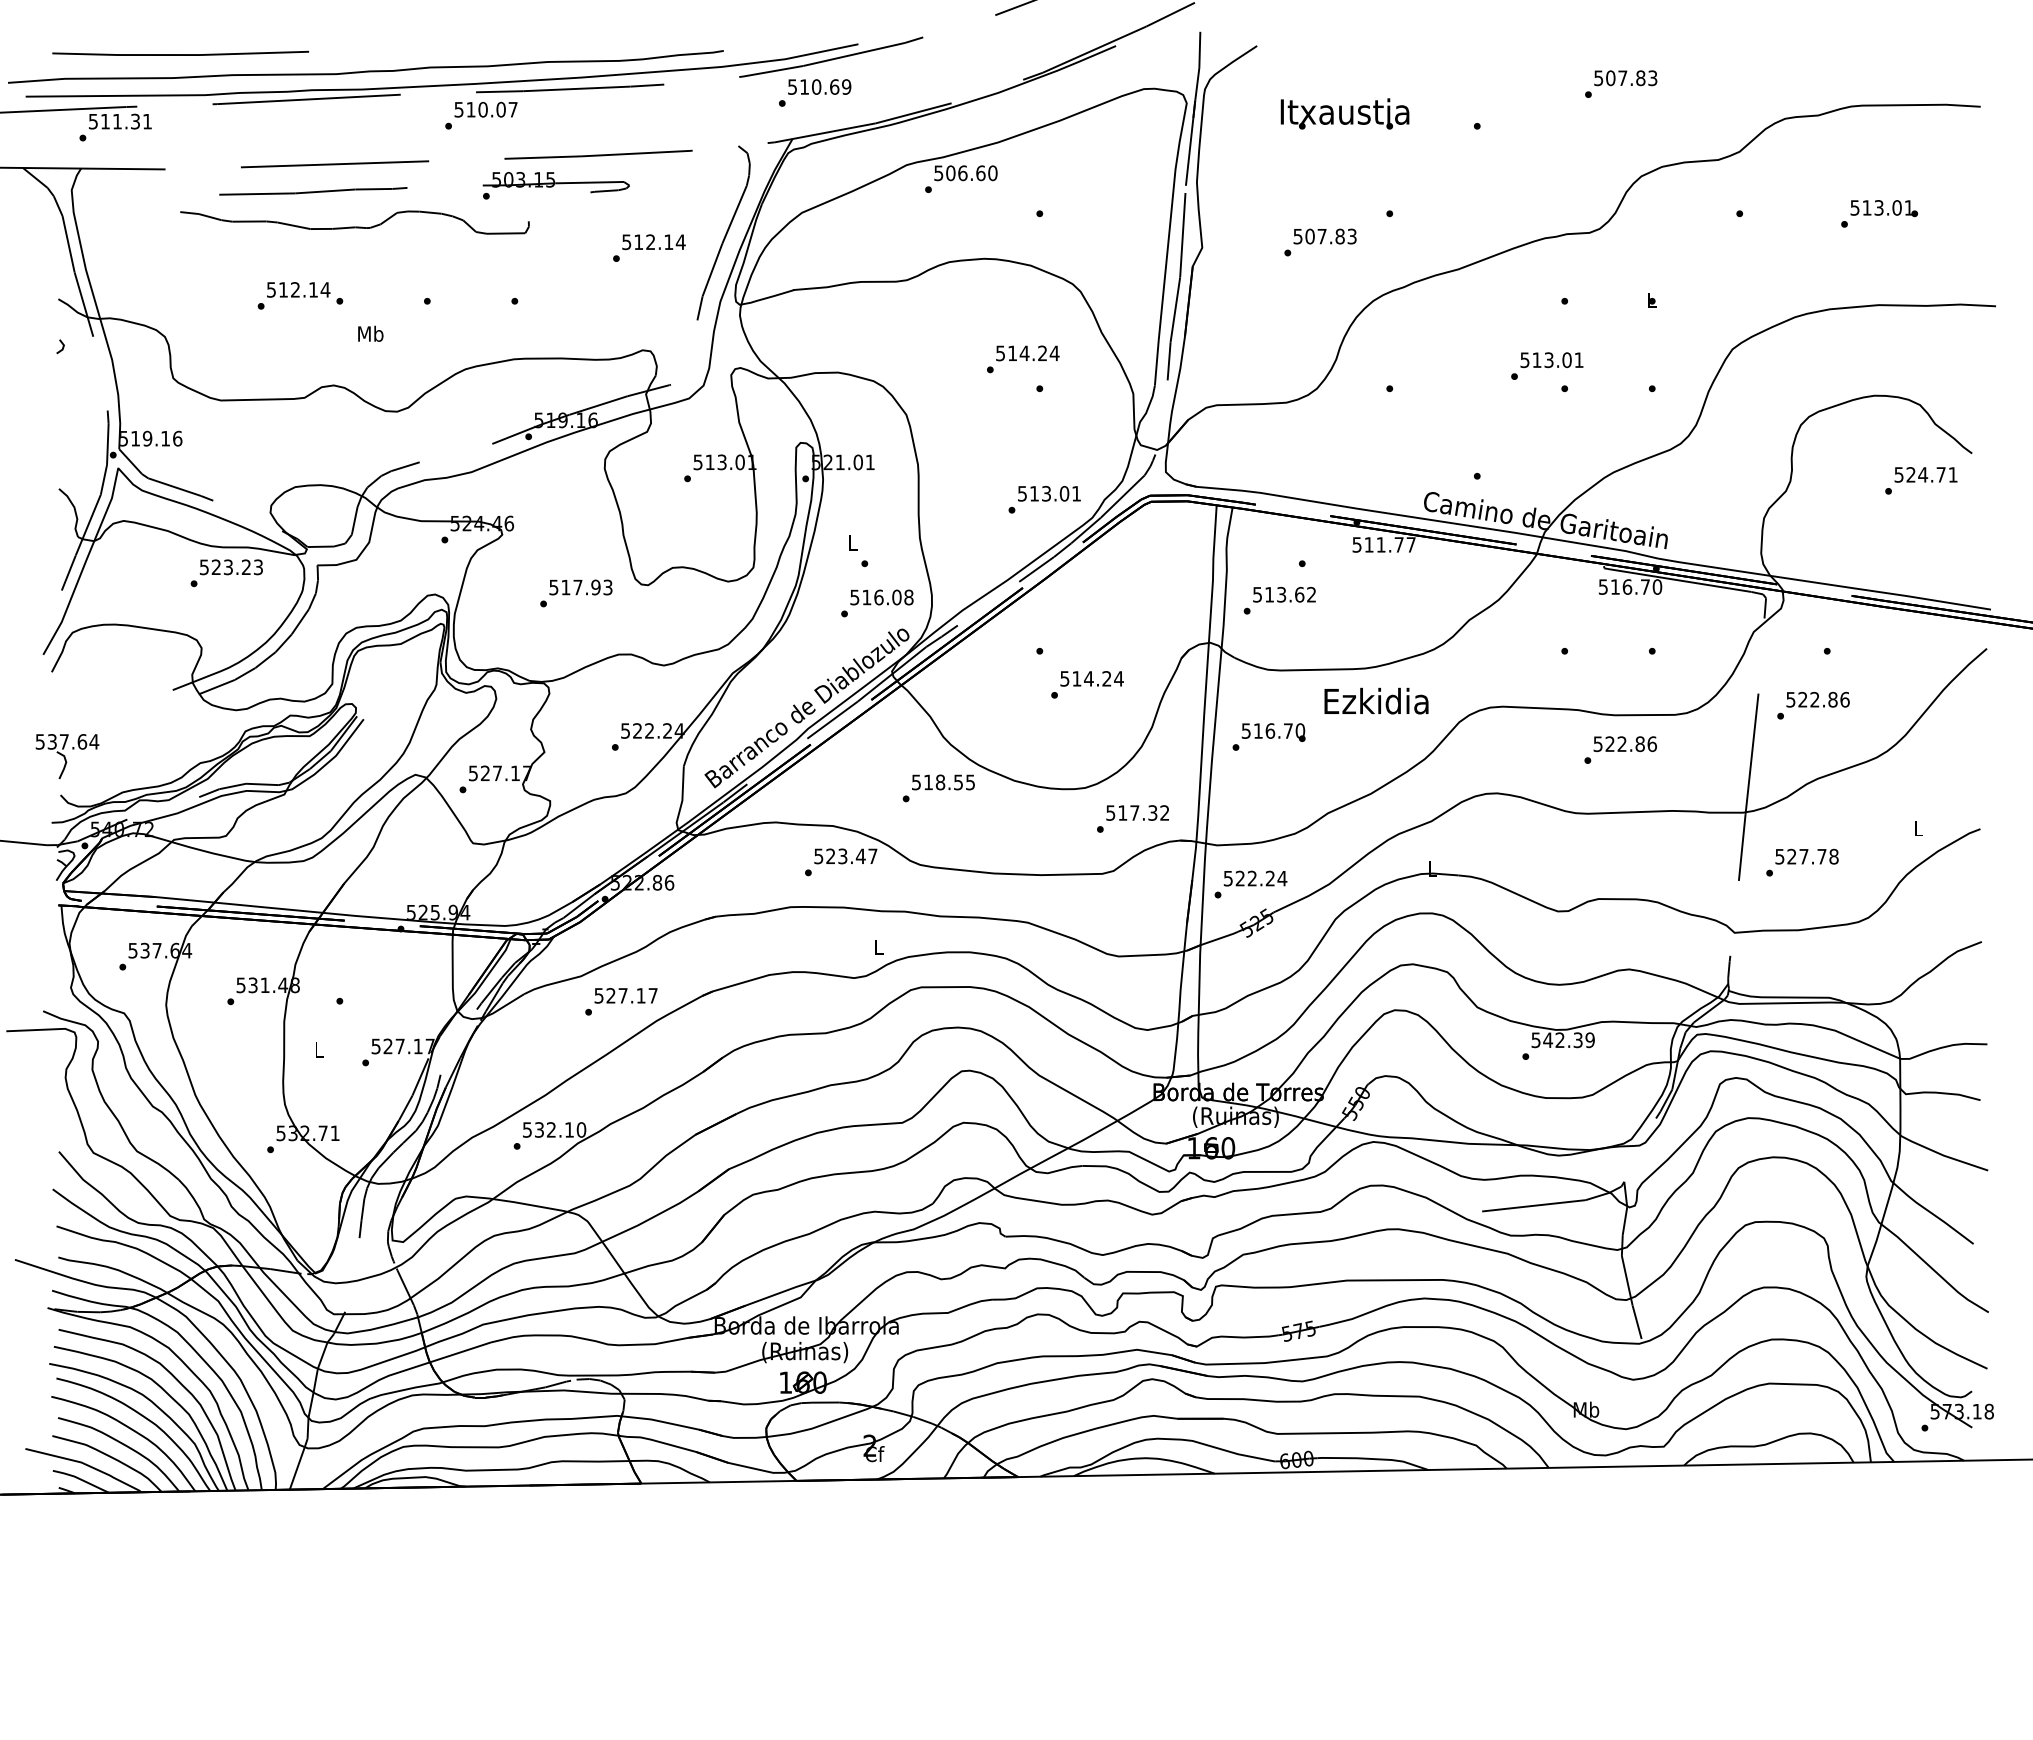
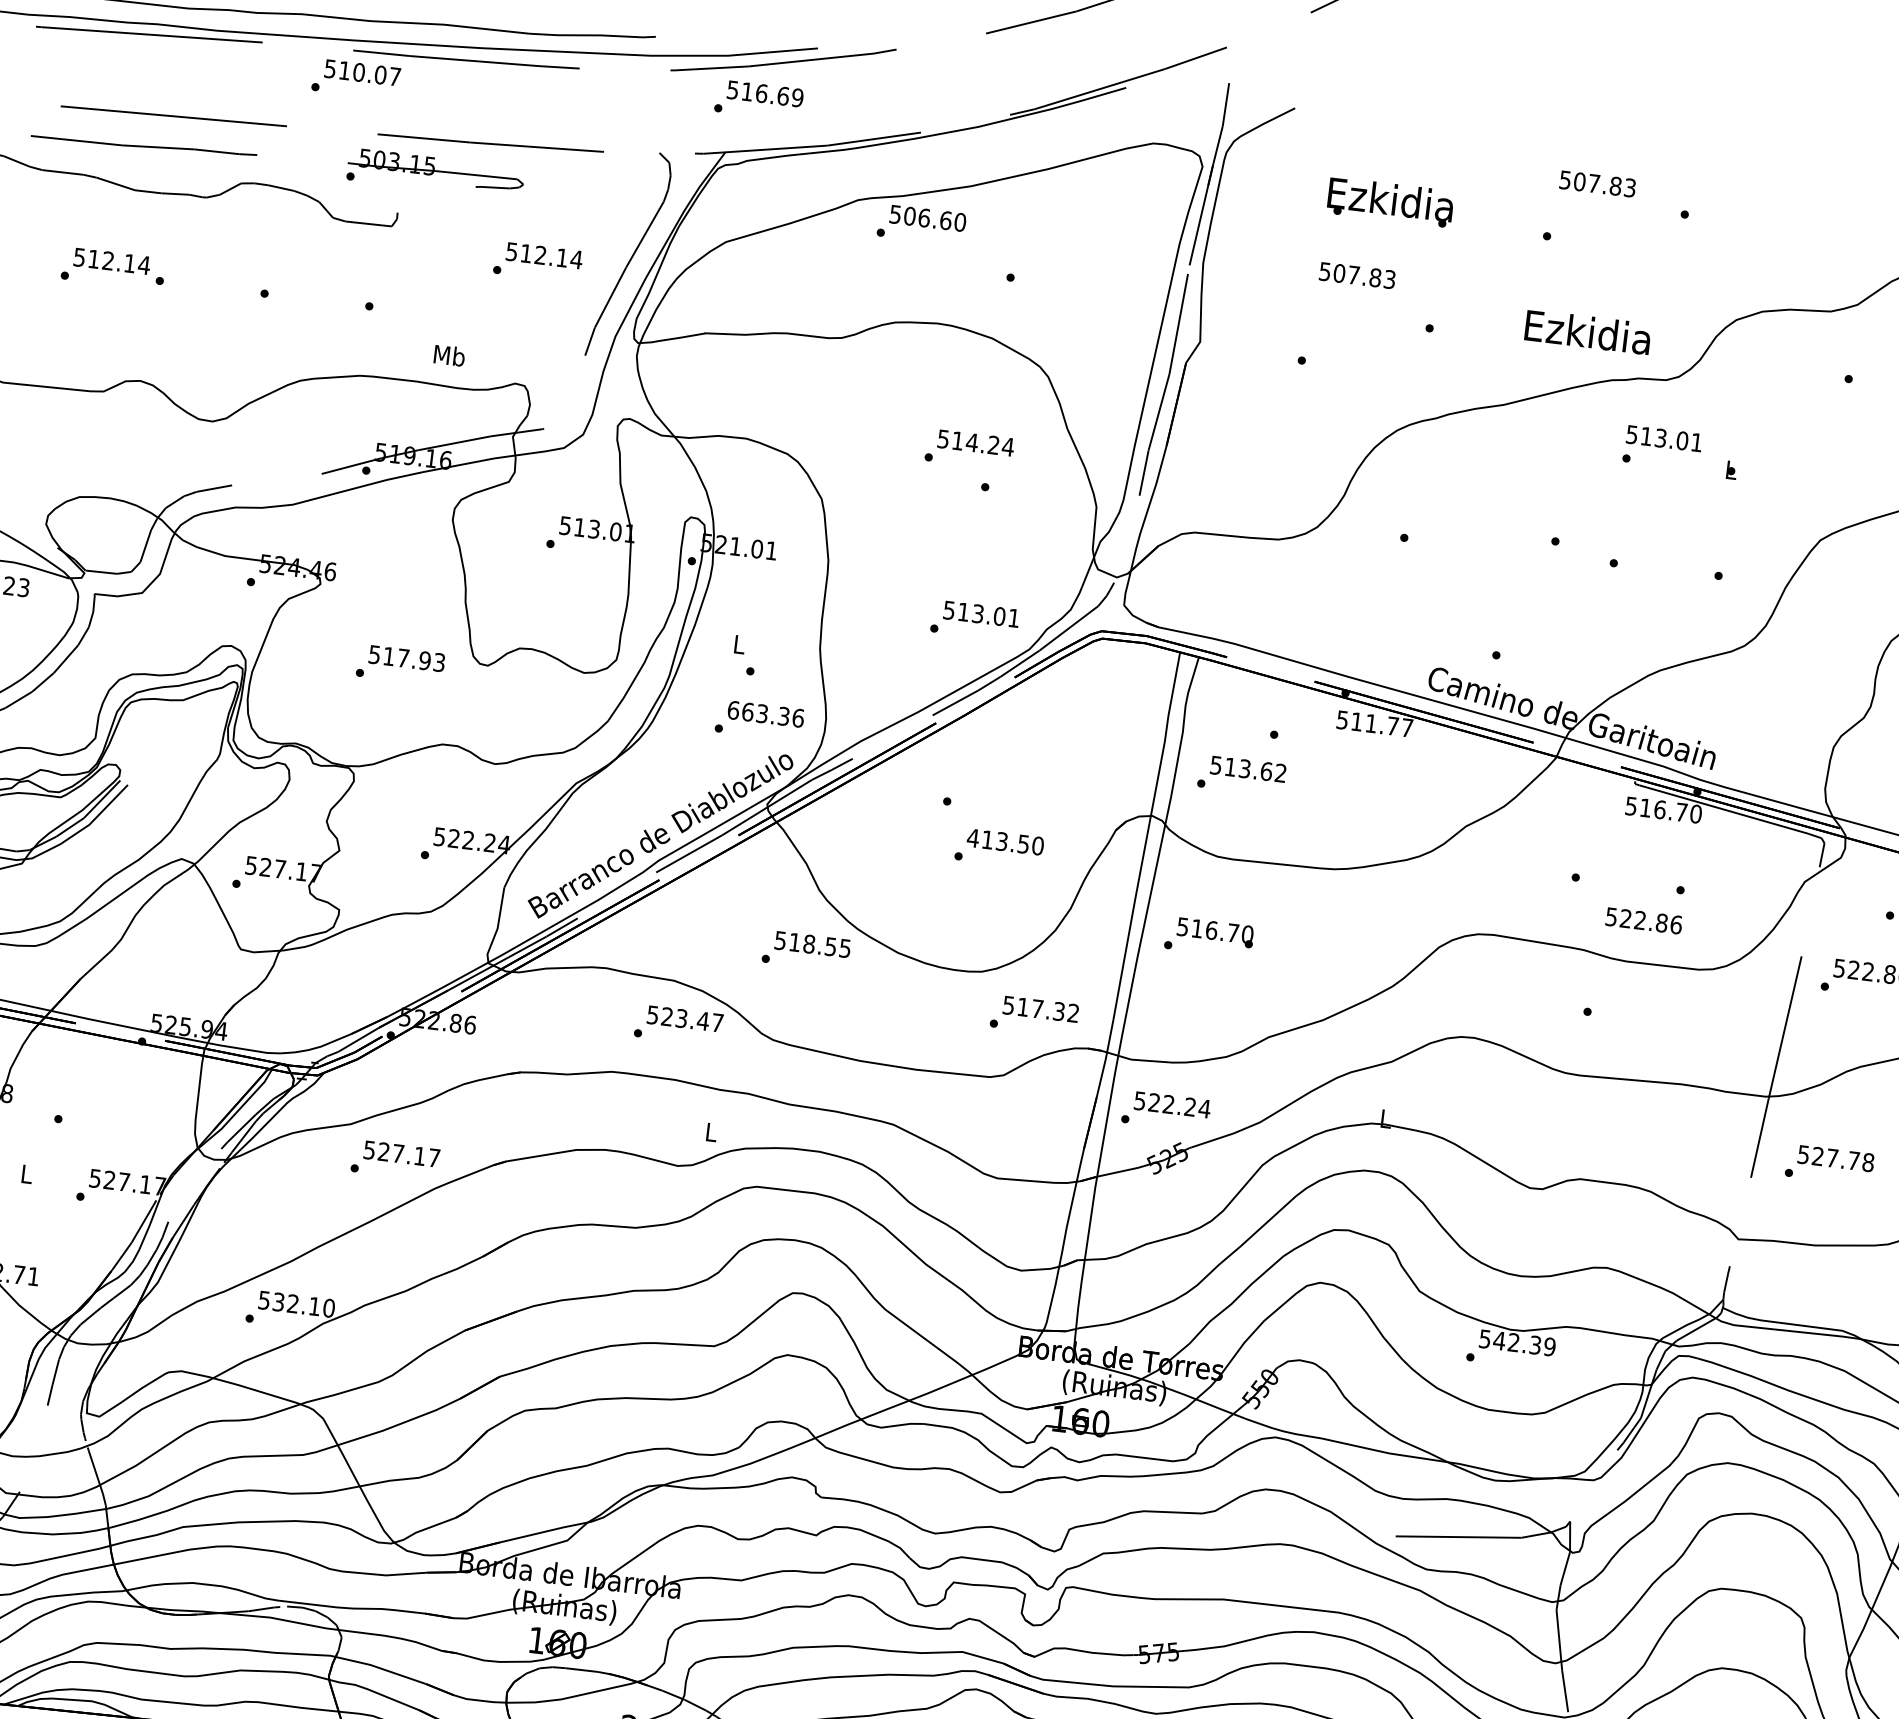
text: (1625, 78) -> (1597, 184), moved
text: (816, 86) -> (761, 92), 510.69 -> 516.69
text: (1344, 111) -> (1390, 199), Itxaustia -> Ezkidia
text: (1324, 236) -> (1356, 275), moved
text: (370, 333) -> (449, 355), moved
text: (1551, 360) -> (1663, 438), moved
text: (881, 597) -> (765, 714), 516.08 -> 663.36
text: (1091, 678) -> (1005, 841), 514.24 -> 413.50
text: (1376, 700) -> (1588, 331), moved
text: (1624, 744) -> (1643, 921), moved

